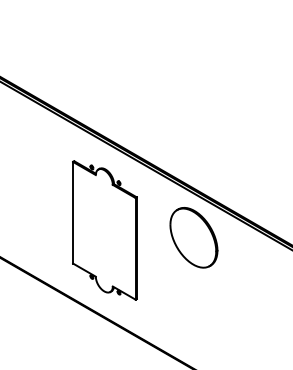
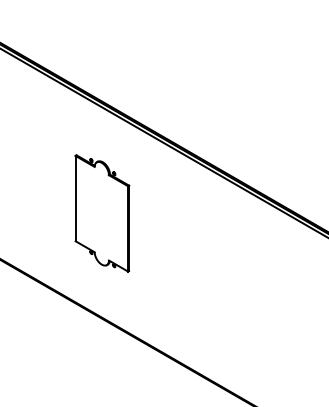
part: (104, 230) -> (101, 213), size x0.7
part: (193, 237) -> (208, 221), removed

